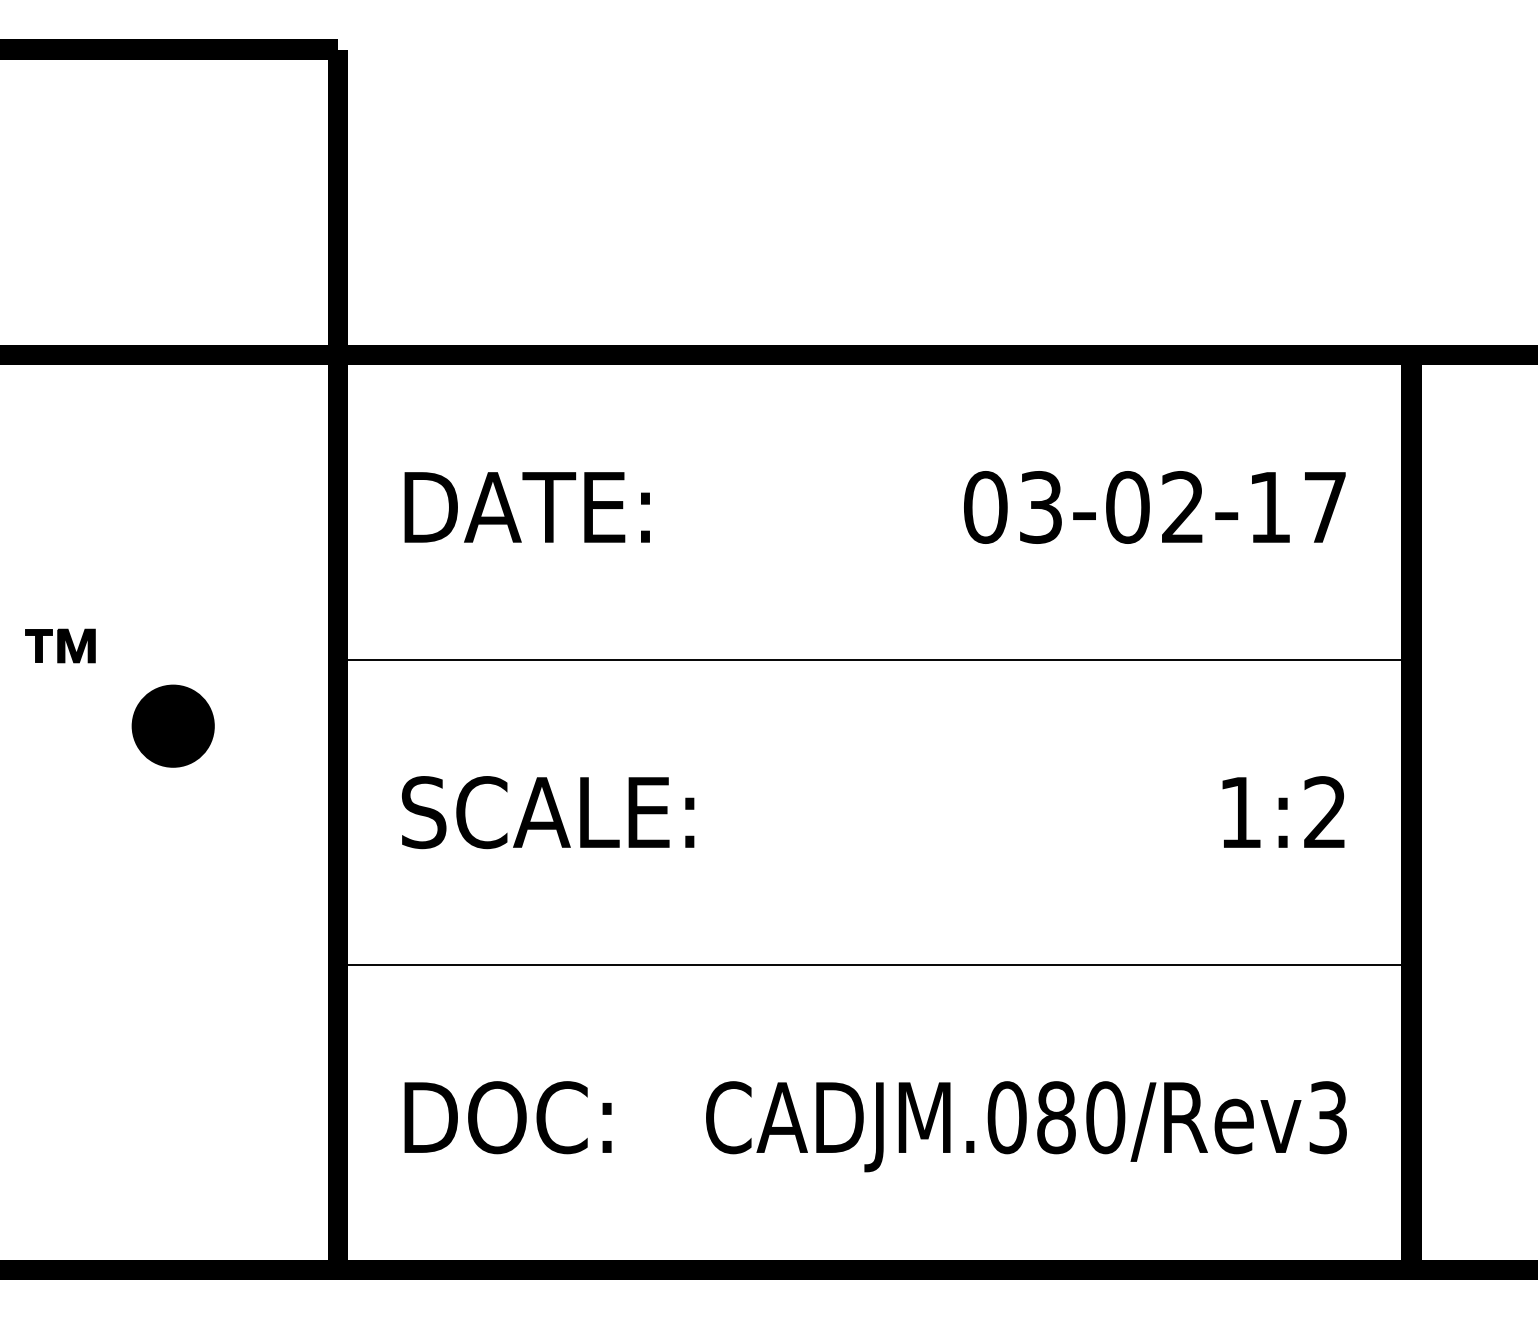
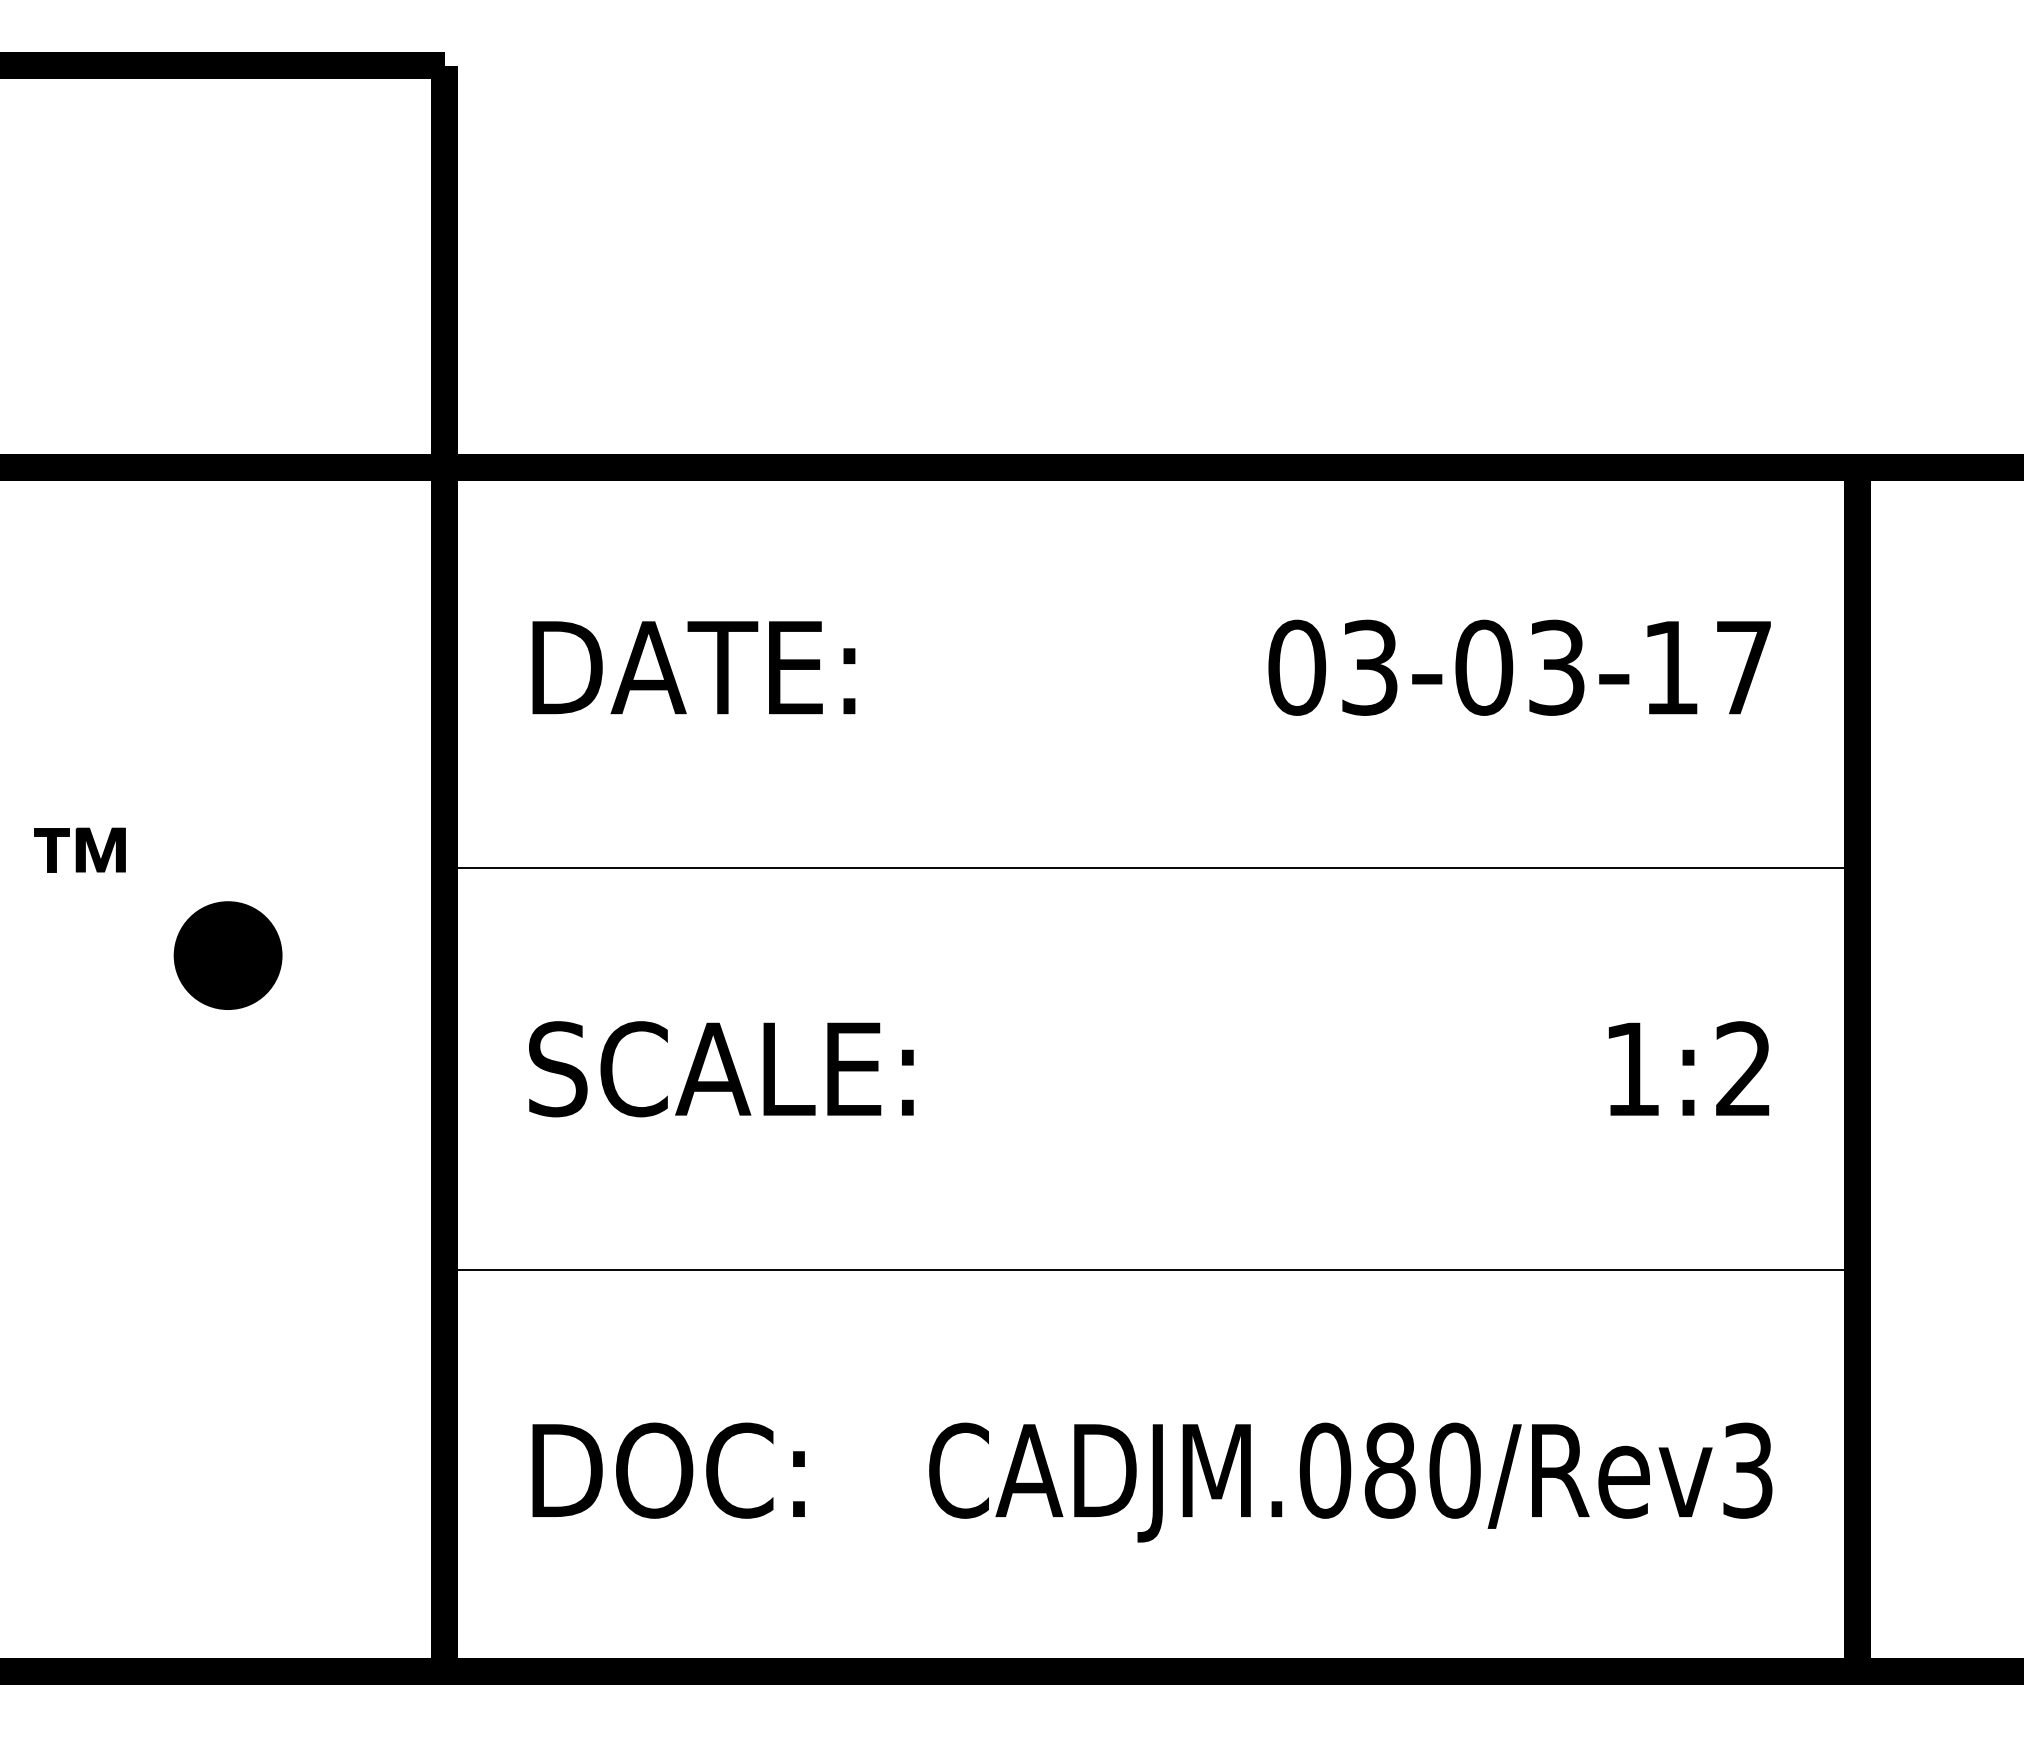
text: (1182, 507) -> (1556, 667), 03-02-17 -> 03-03-17

